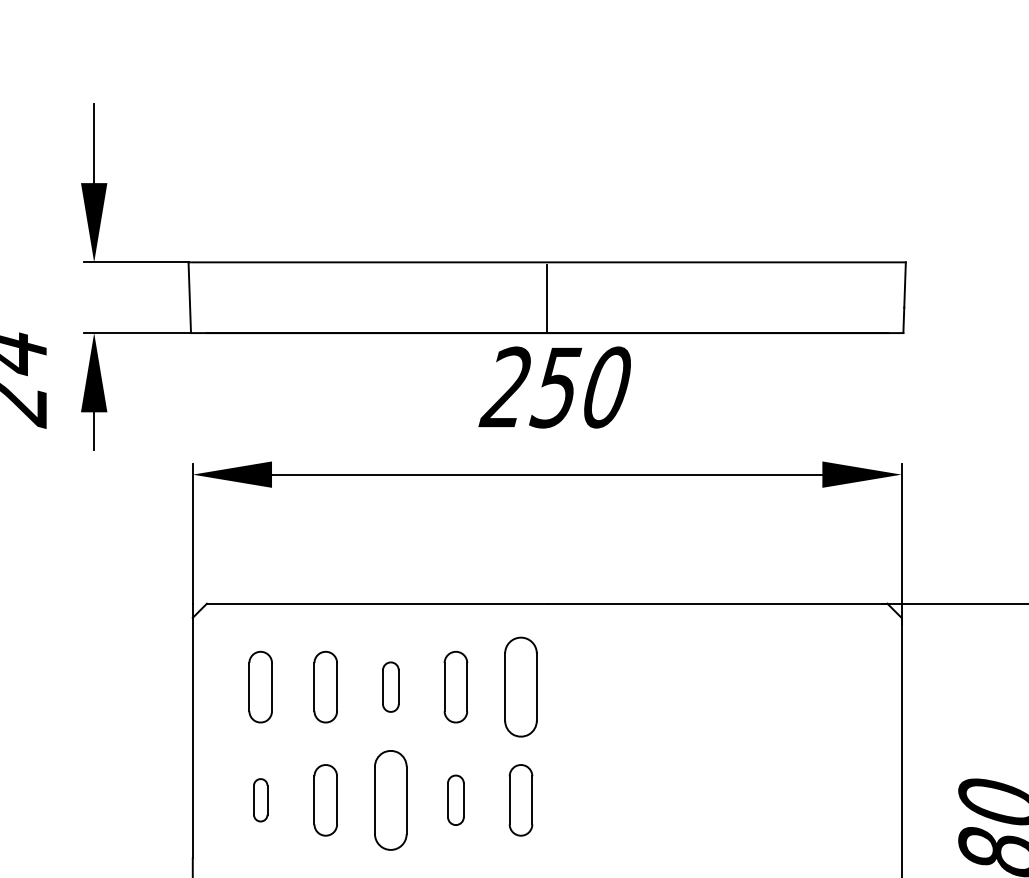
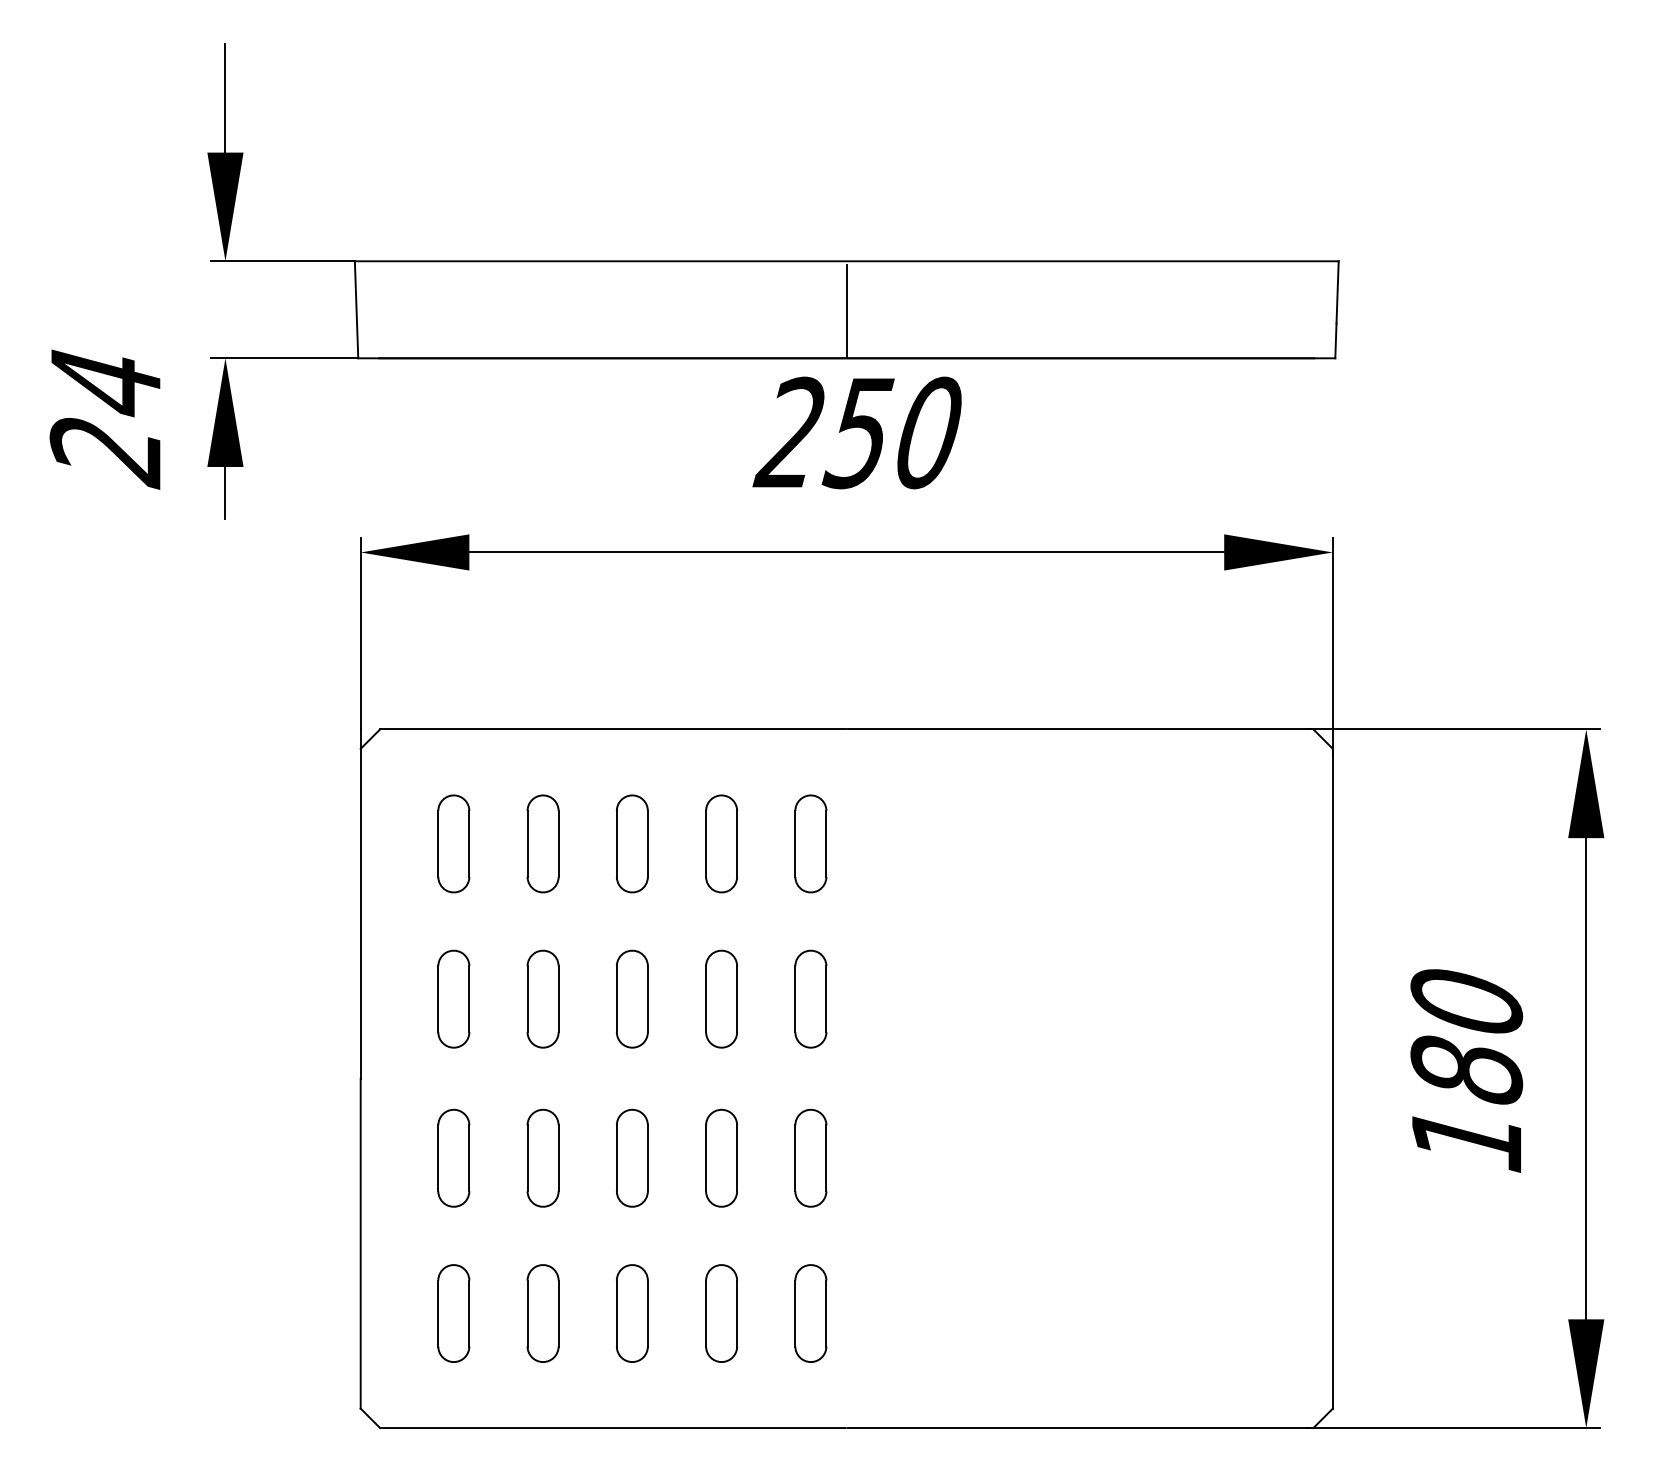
part: (390, 686) -> (632, 843), size x1.43
part: (520, 686) -> (810, 843), size x0.71
part: (260, 799) -> (453, 998), size x1.67
part: (390, 799) -> (632, 998), size x0.71
part: (455, 799) -> (721, 998), size x1.43

